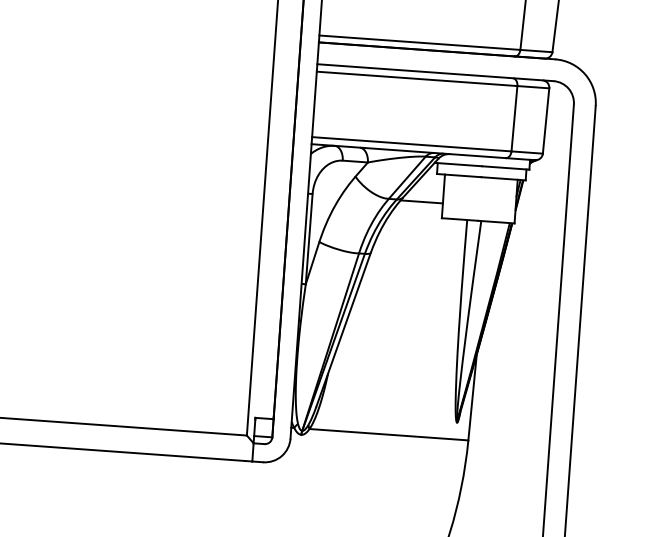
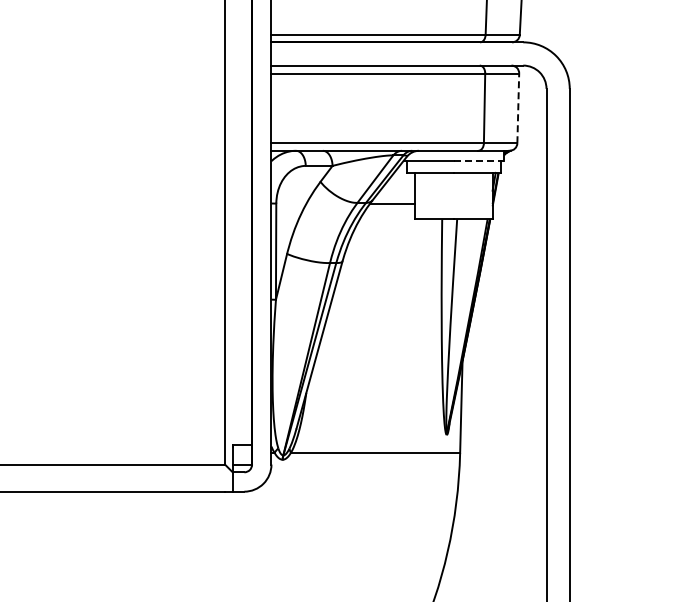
line: (546, 121) -> (518, 108), solid -> dashed
line: (506, 168) -> (479, 161), solid -> dashed

